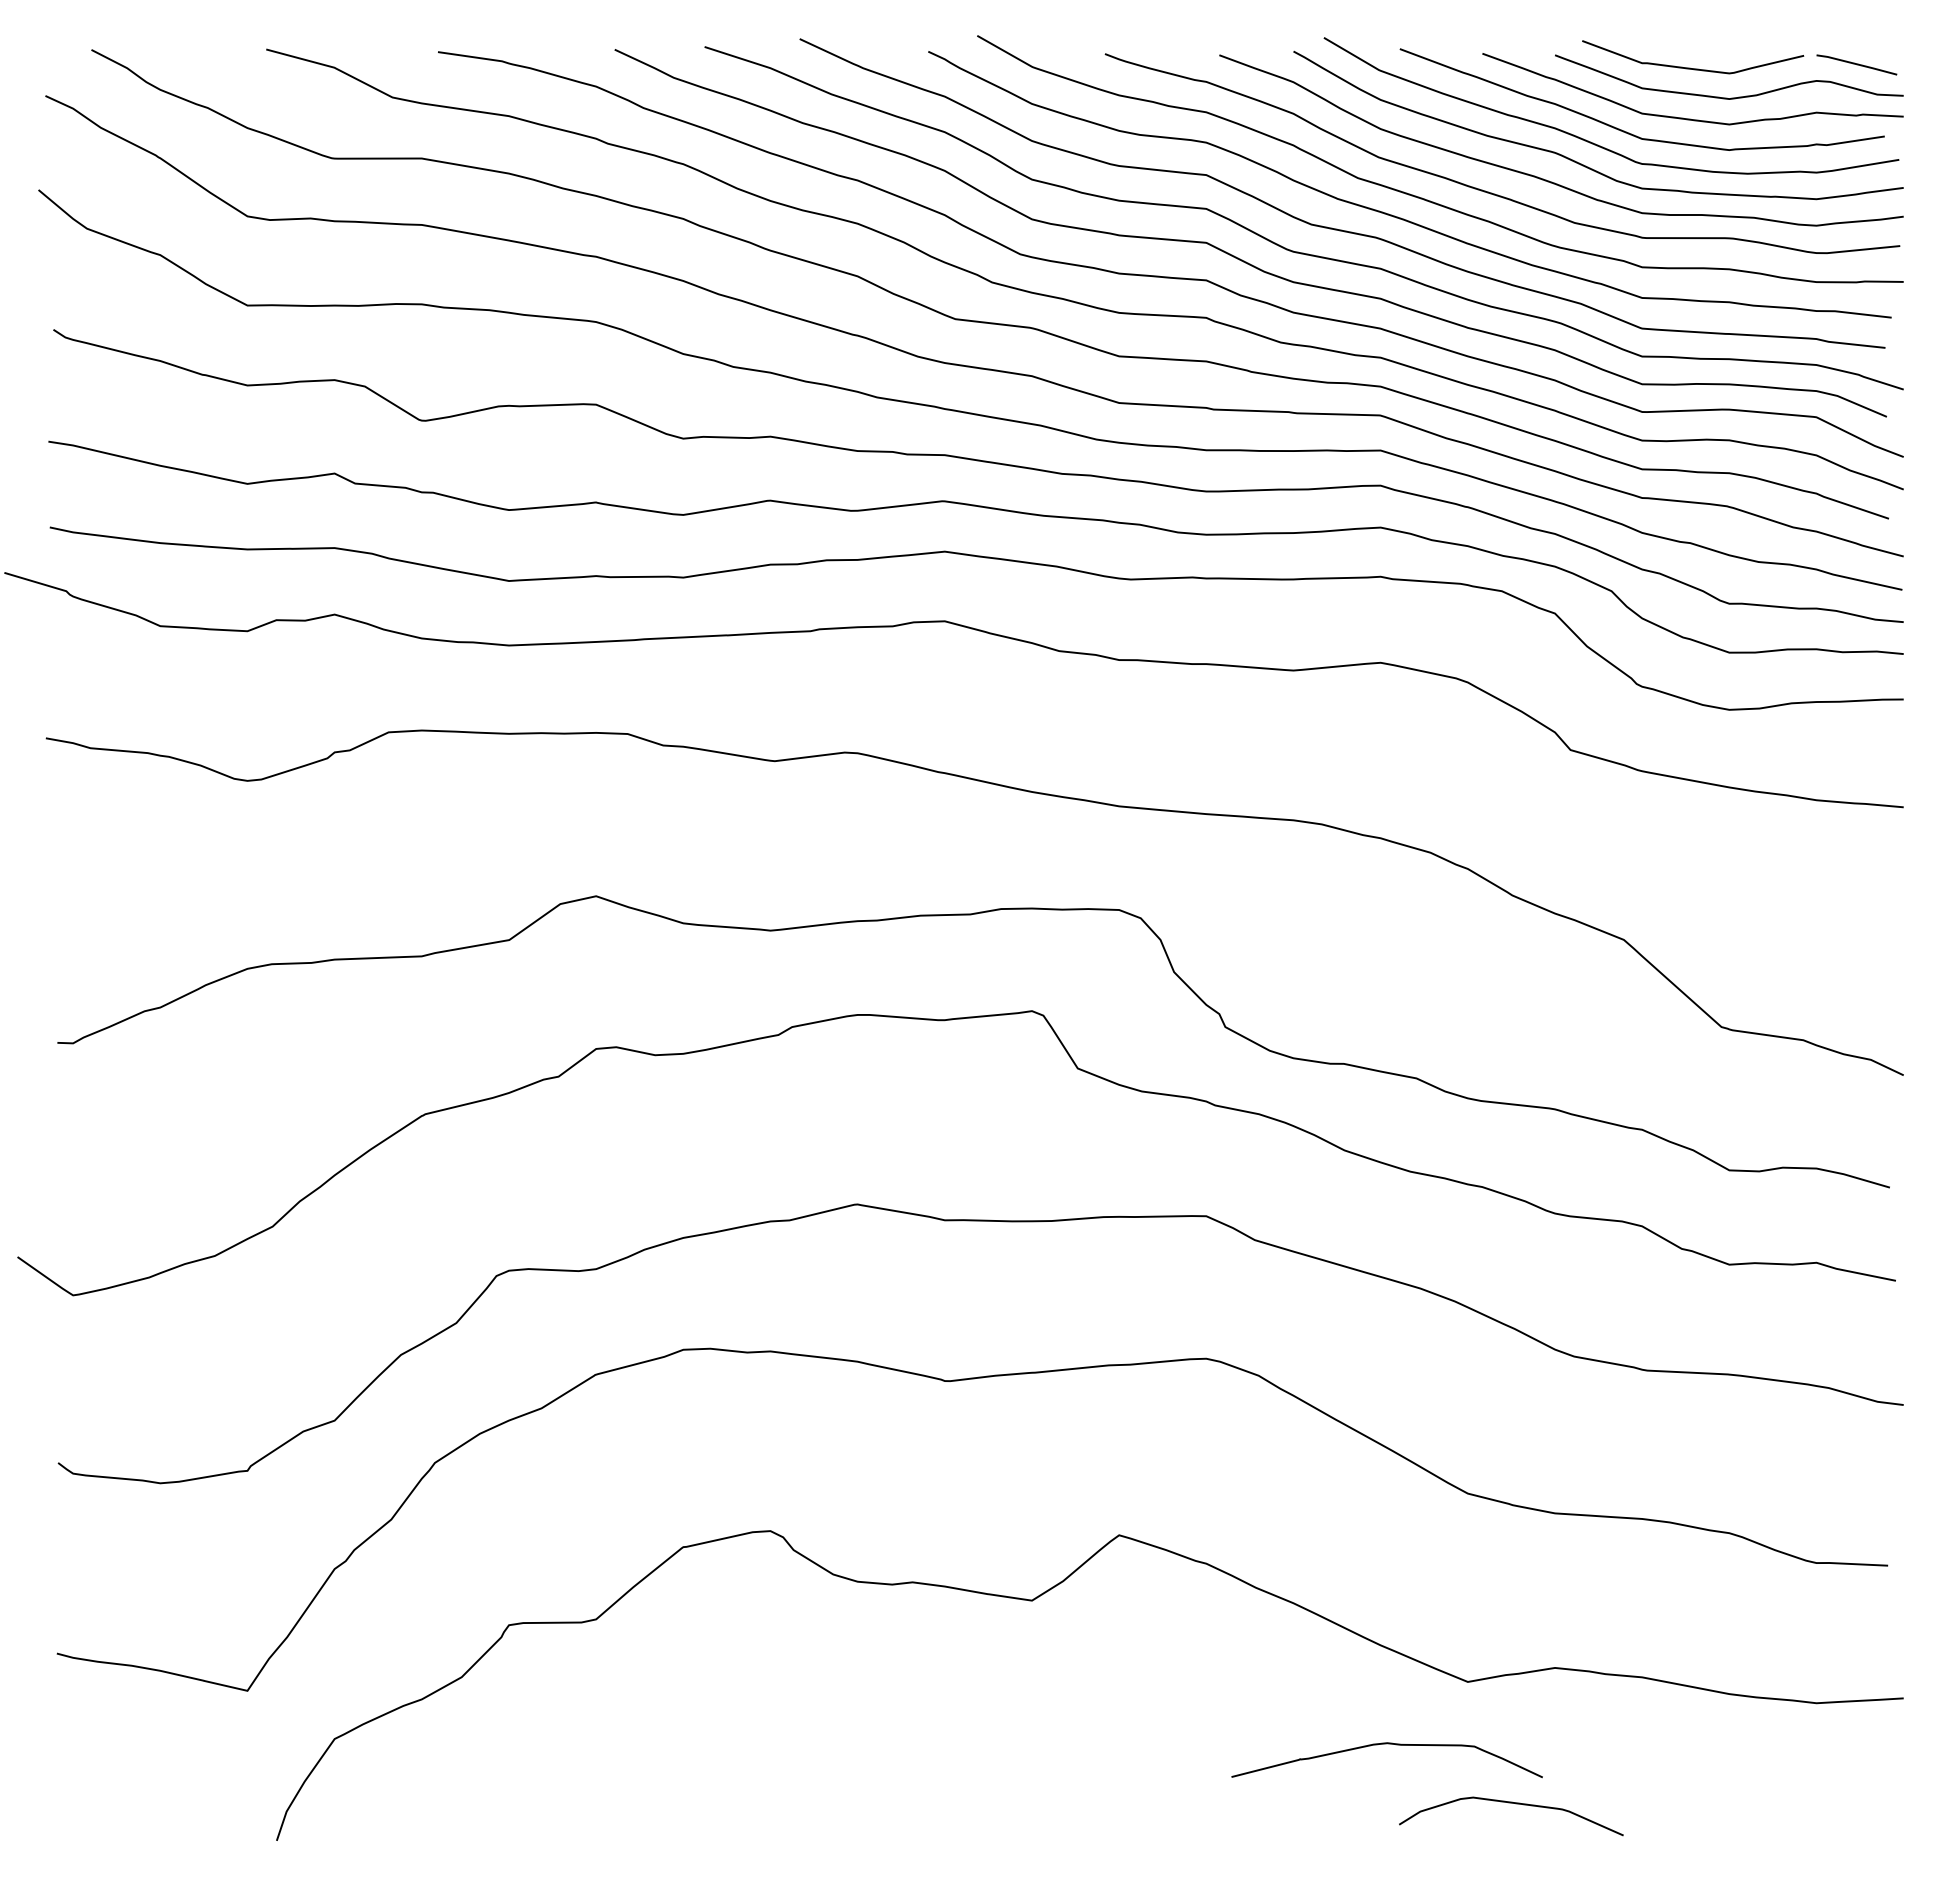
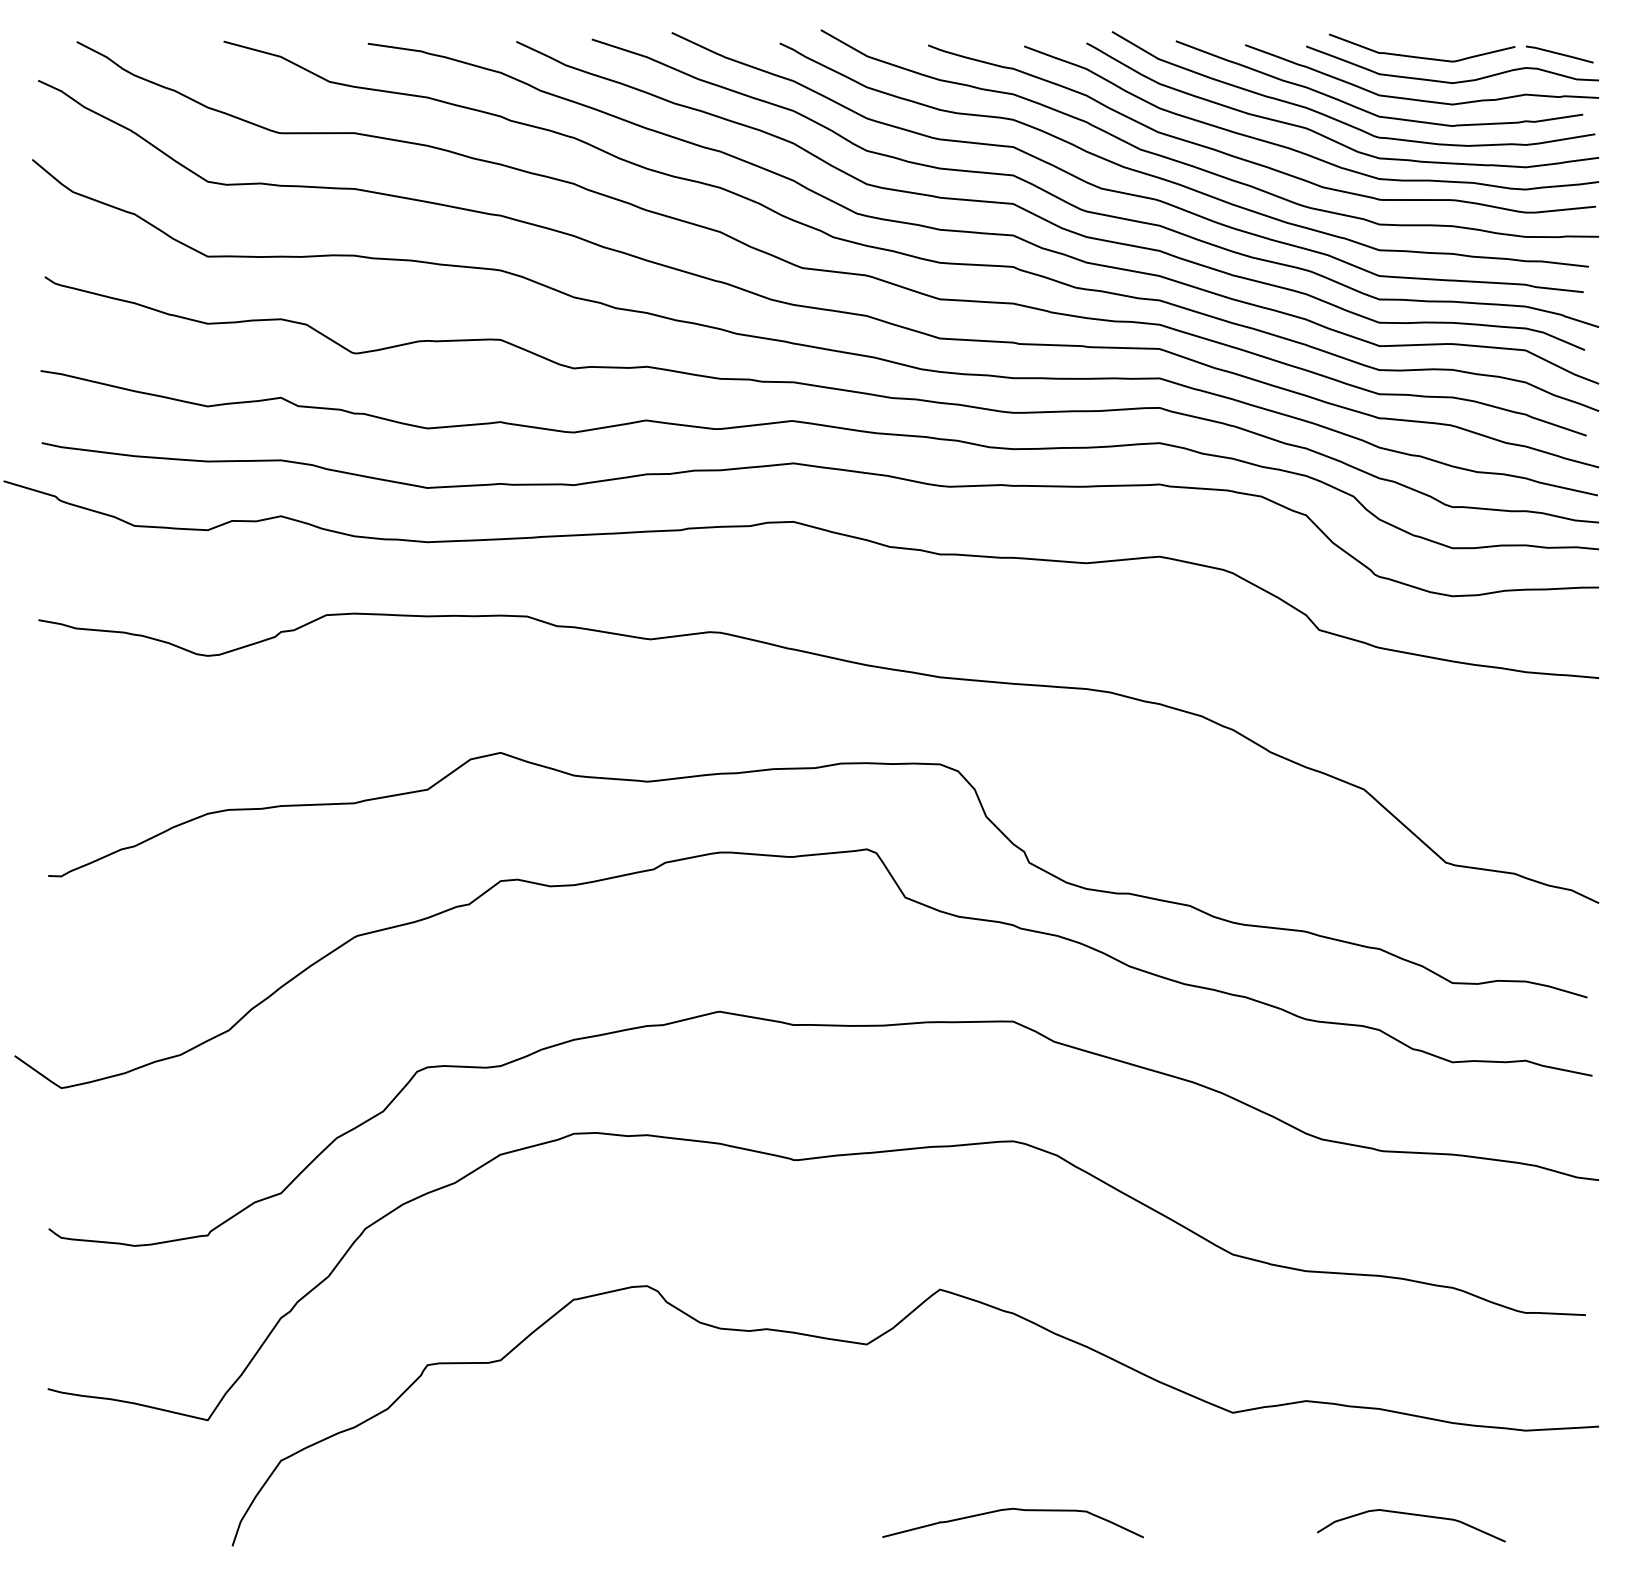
curve: (1386, 1744) -> (1012, 1509), moved
curve: (1515, 1804) -> (1414, 1515), moved

